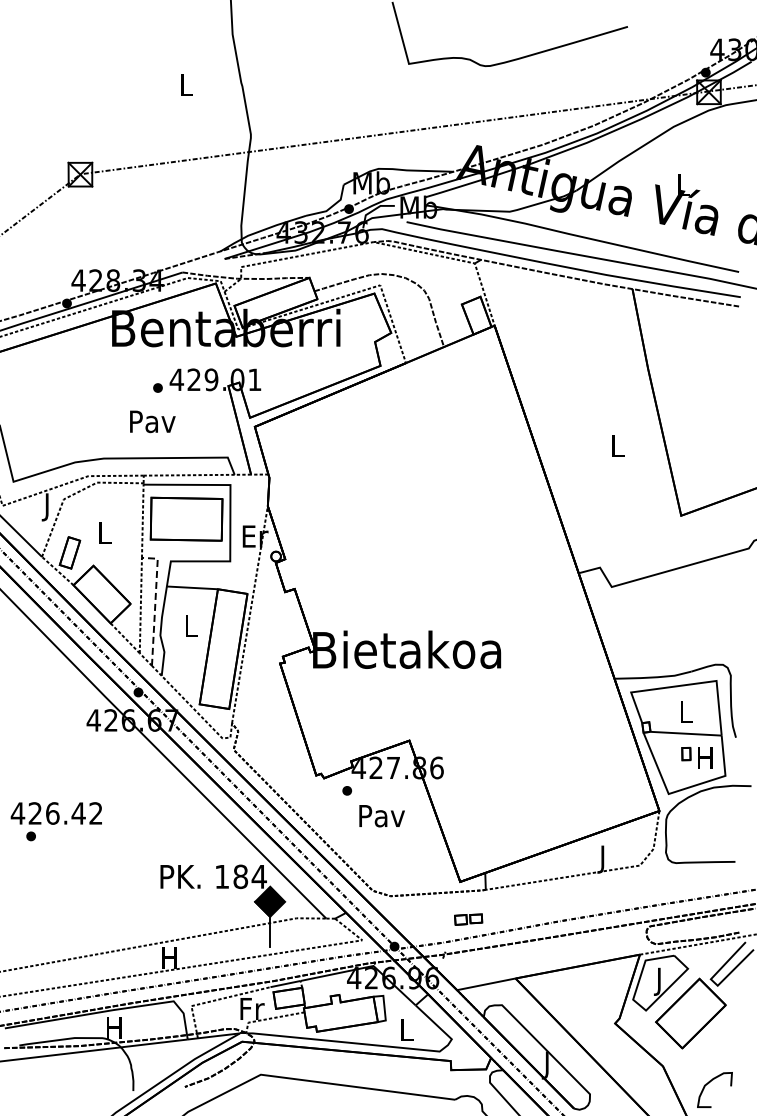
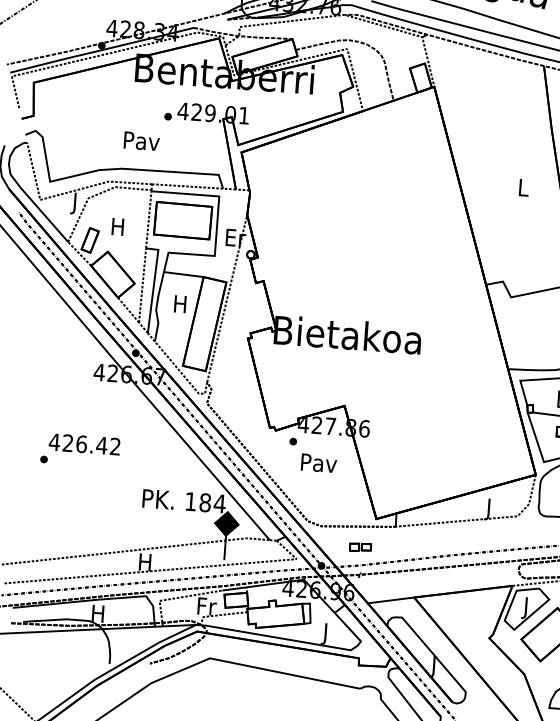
text: (152, 421) -> (141, 141), moved
text: (103, 532) -> (117, 226), L -> H
line: (155, 603) -> (154, 284), dashed -> solid
text: (190, 625) -> (180, 303), L -> H
text: (55, 813) -> (83, 444), moved
part: (468, 919) -> (360, 547), moved
text: (406, 1032) -> (326, 633), L -> J

